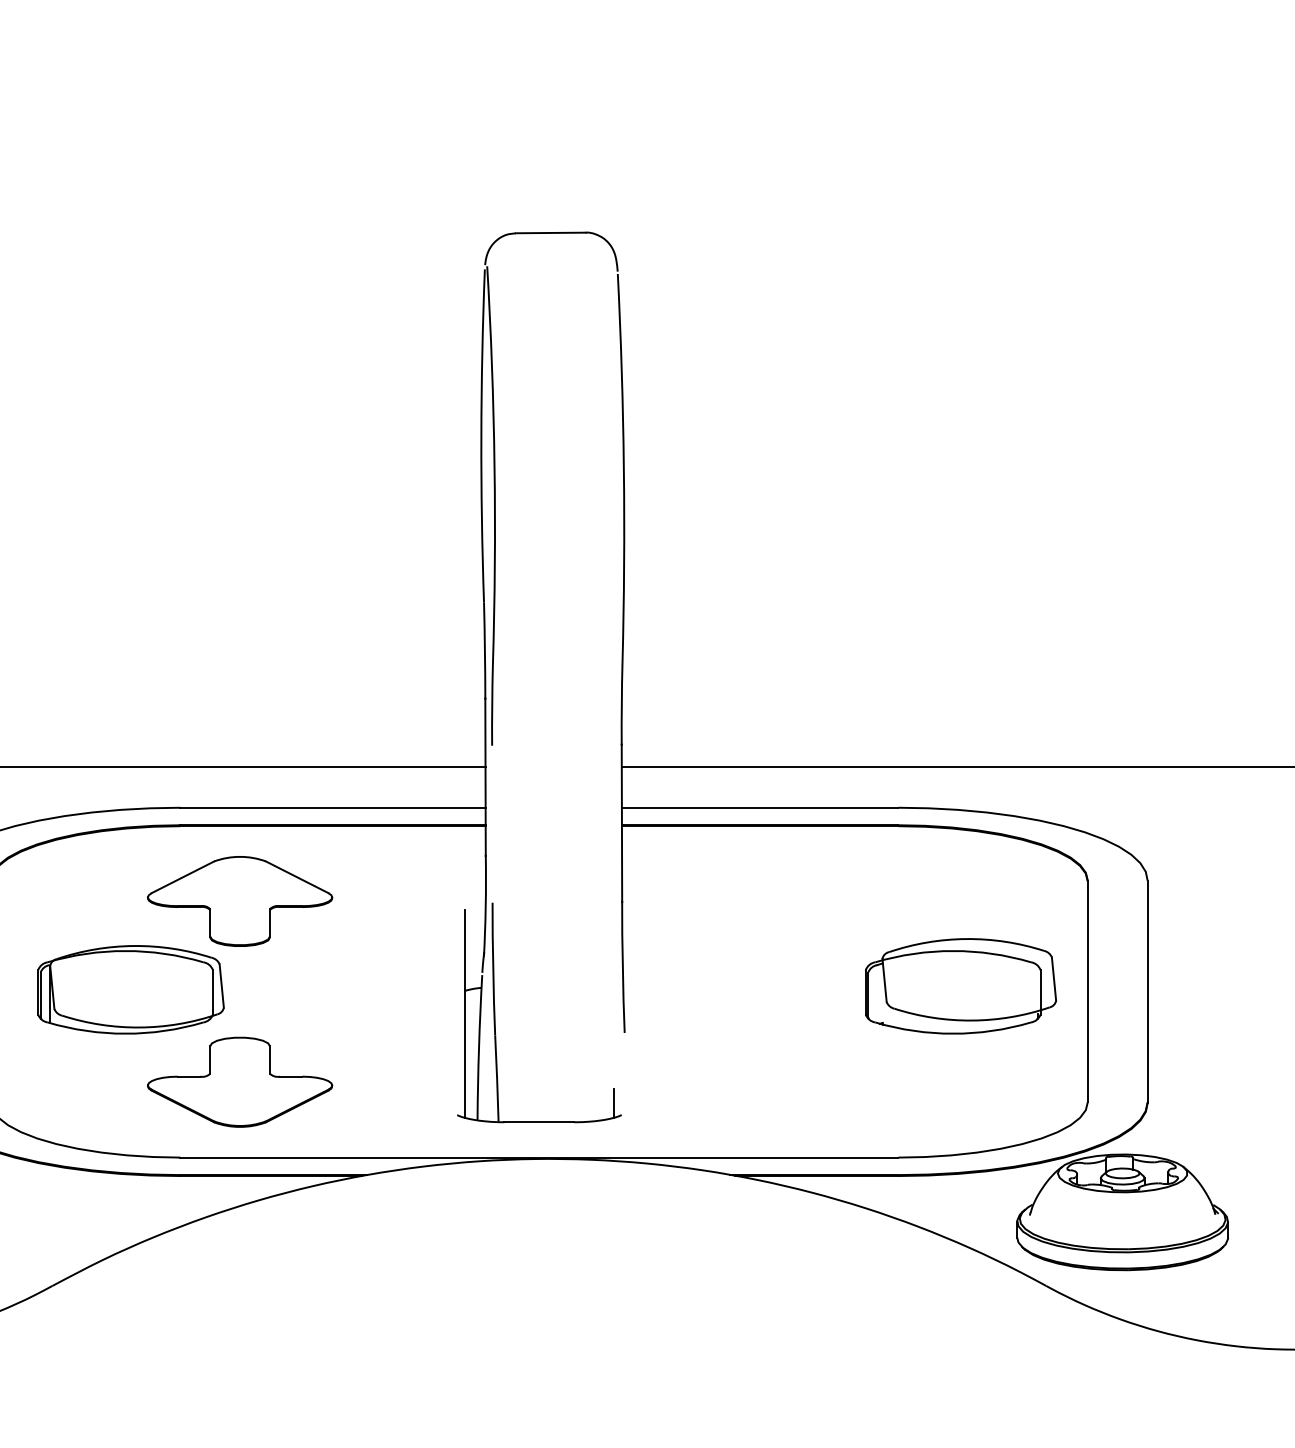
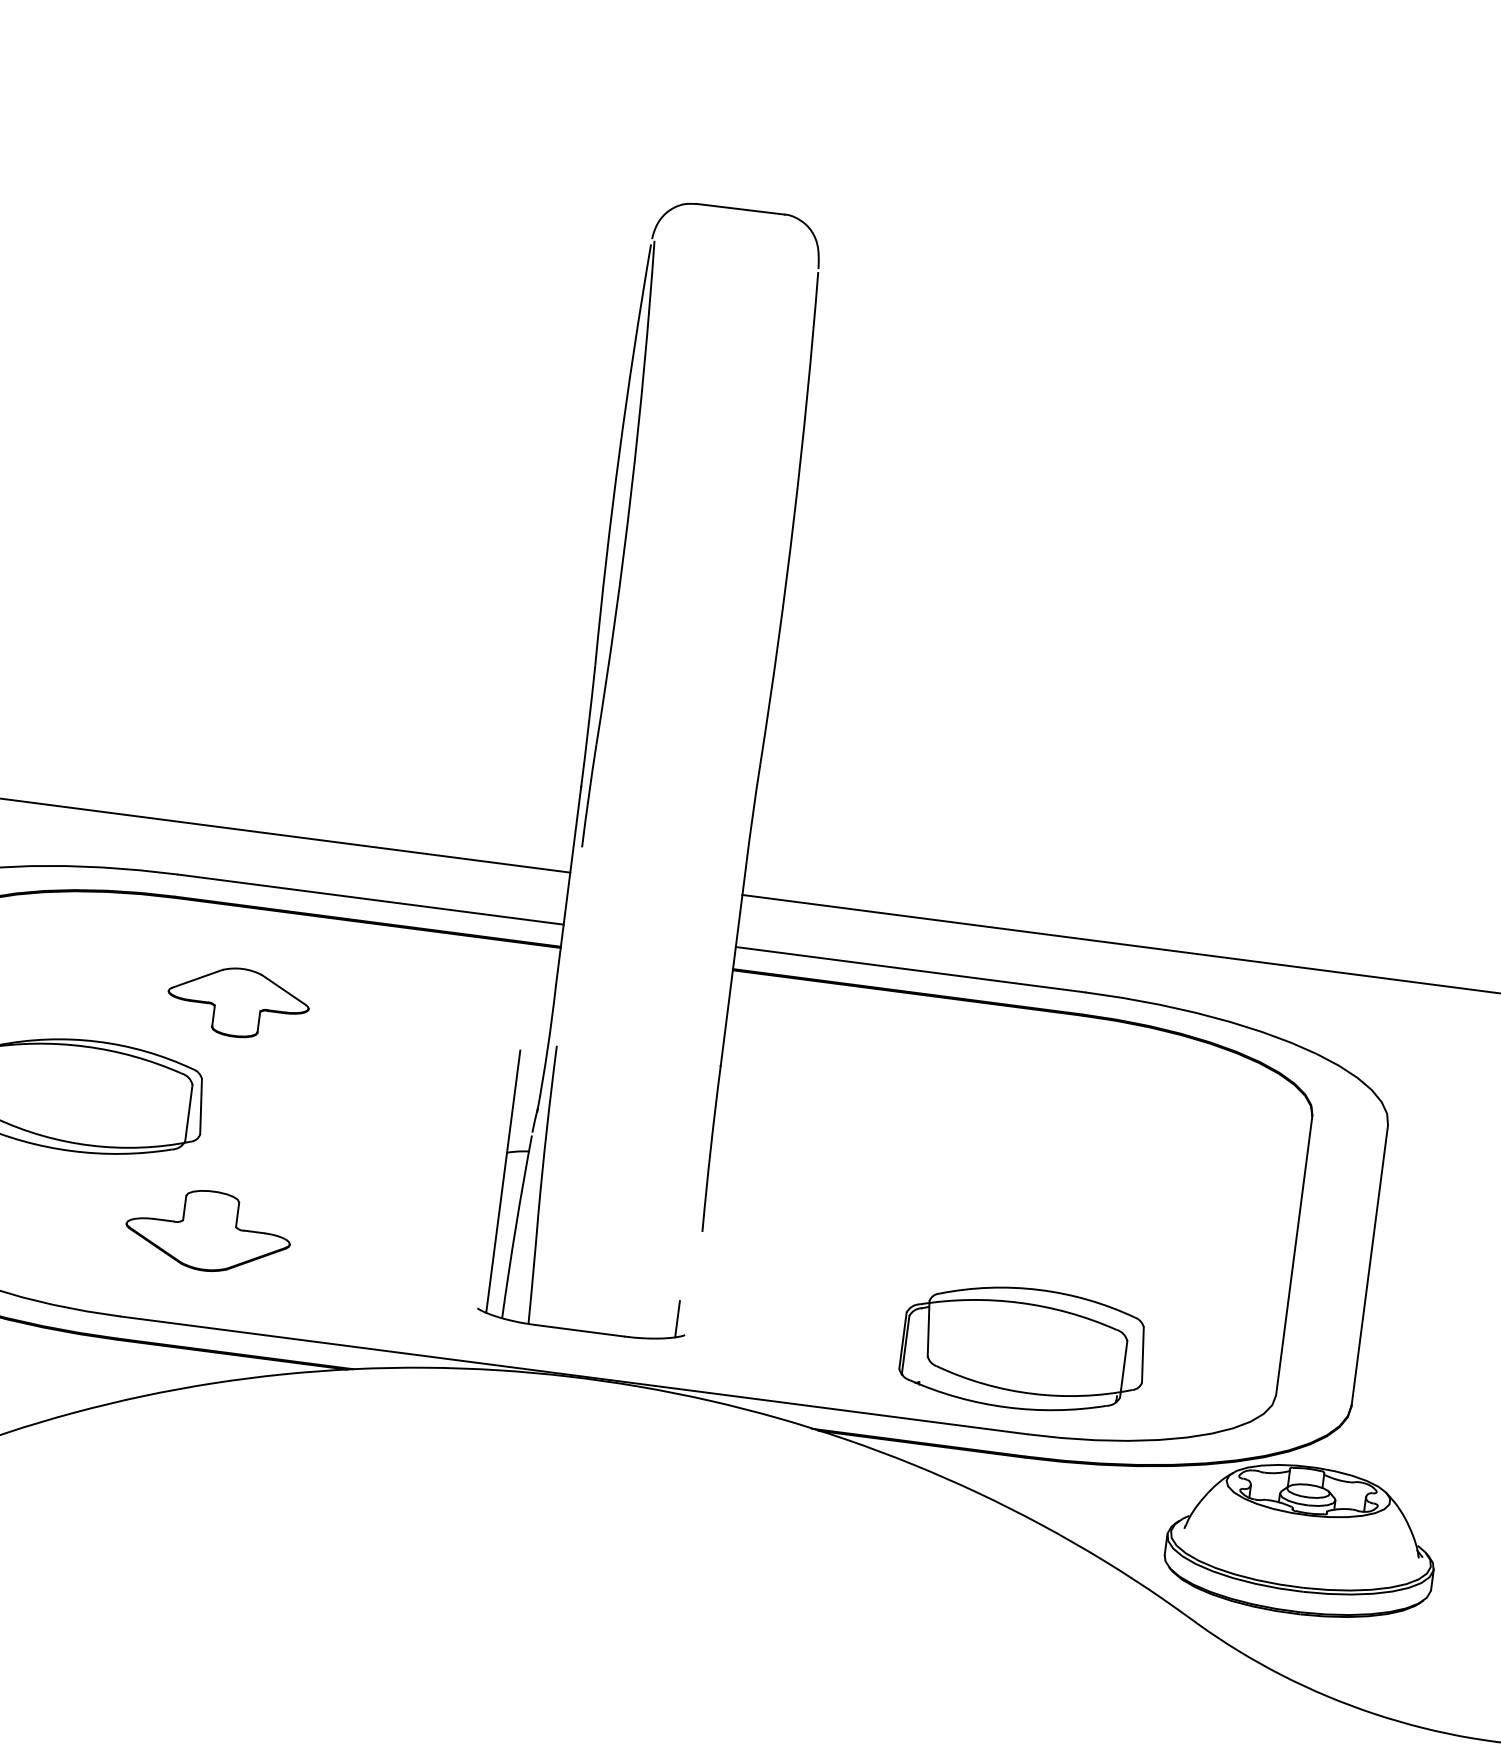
part: (240, 901) -> (238, 1002), size x0.6
part: (960, 986) -> (1023, 1348), moved
part: (240, 1081) -> (209, 1230), size x0.7

